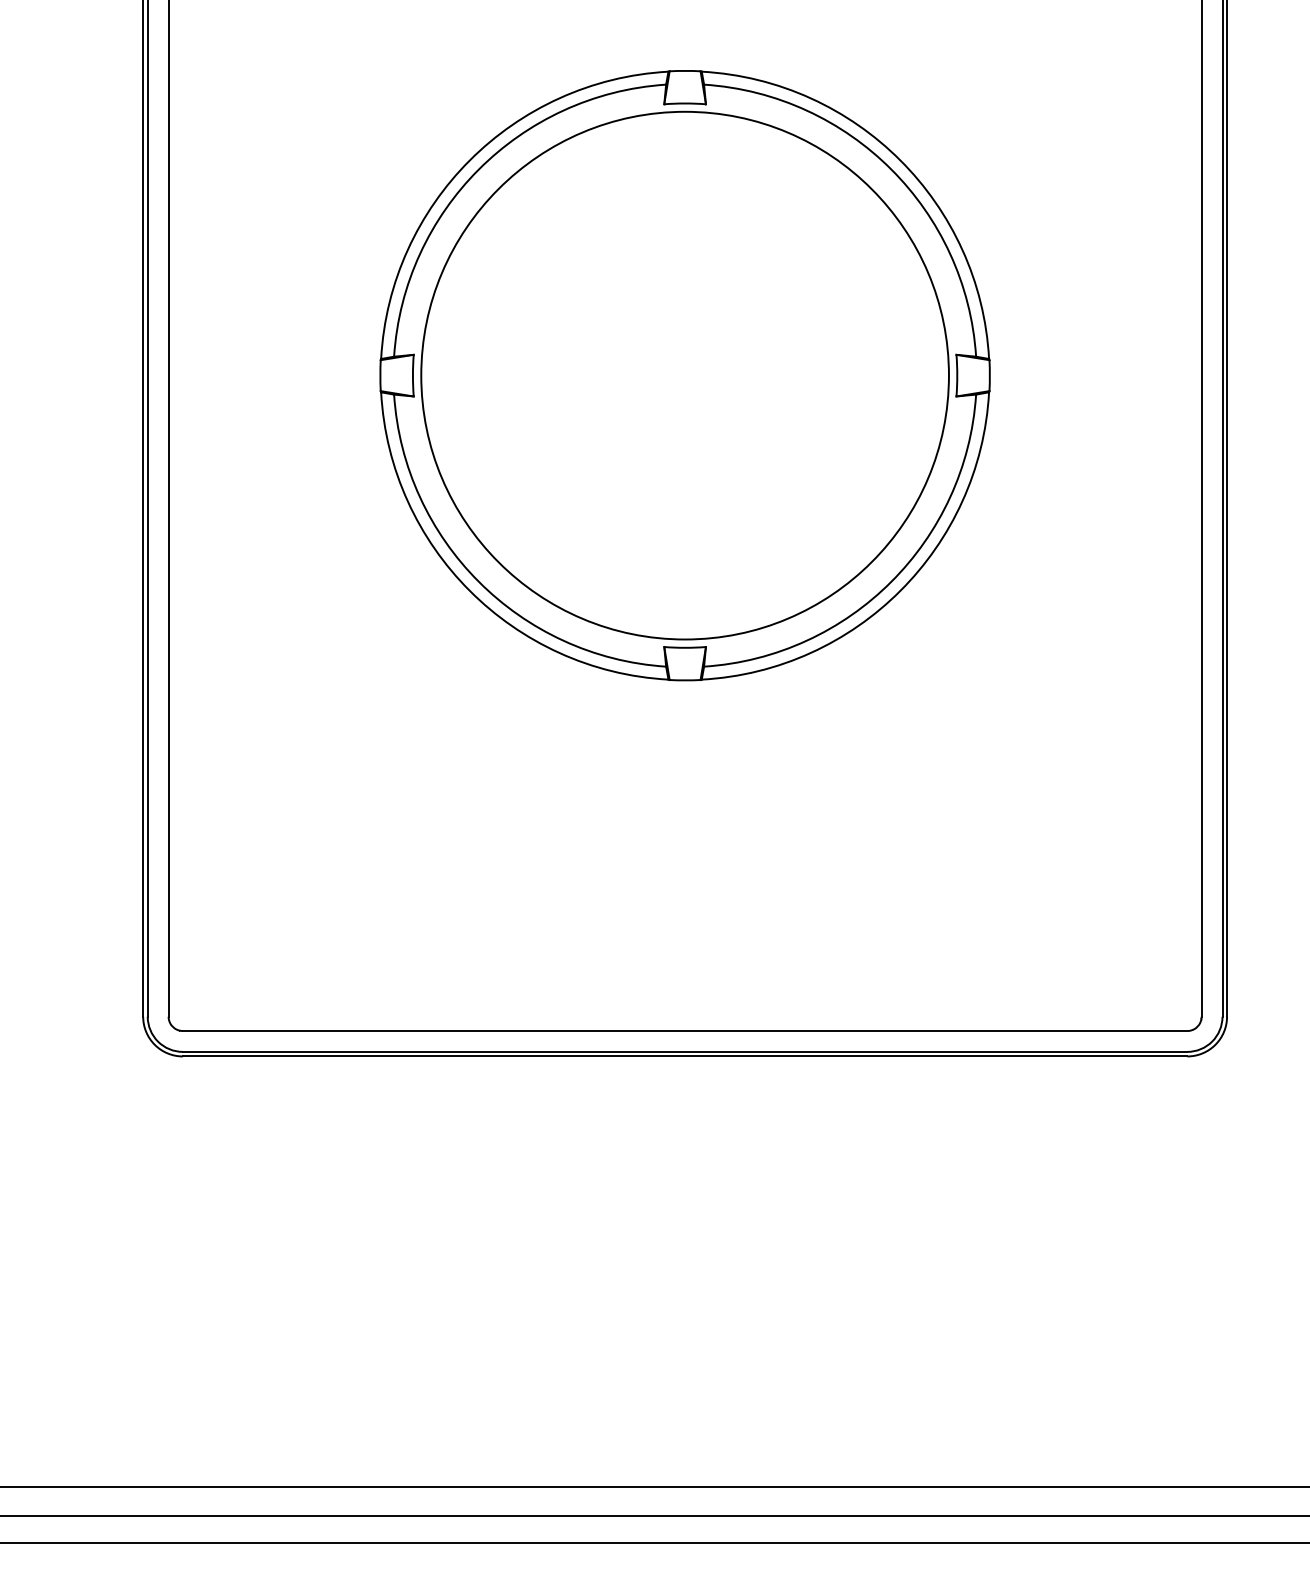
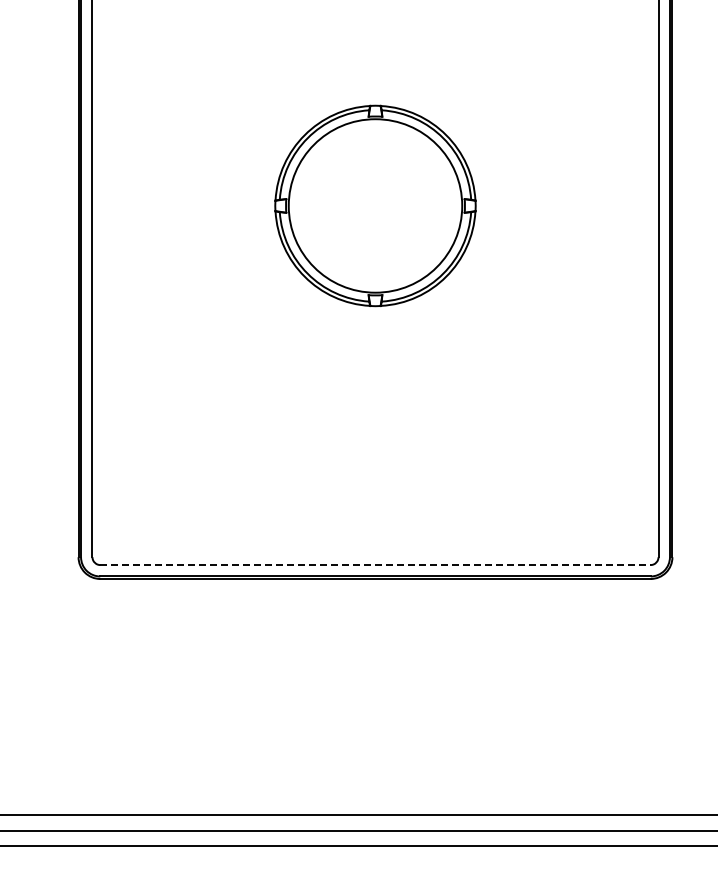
part: (685, 374) -> (375, 205), size x0.6
line: (686, 1031) -> (376, 565), solid -> dashed

